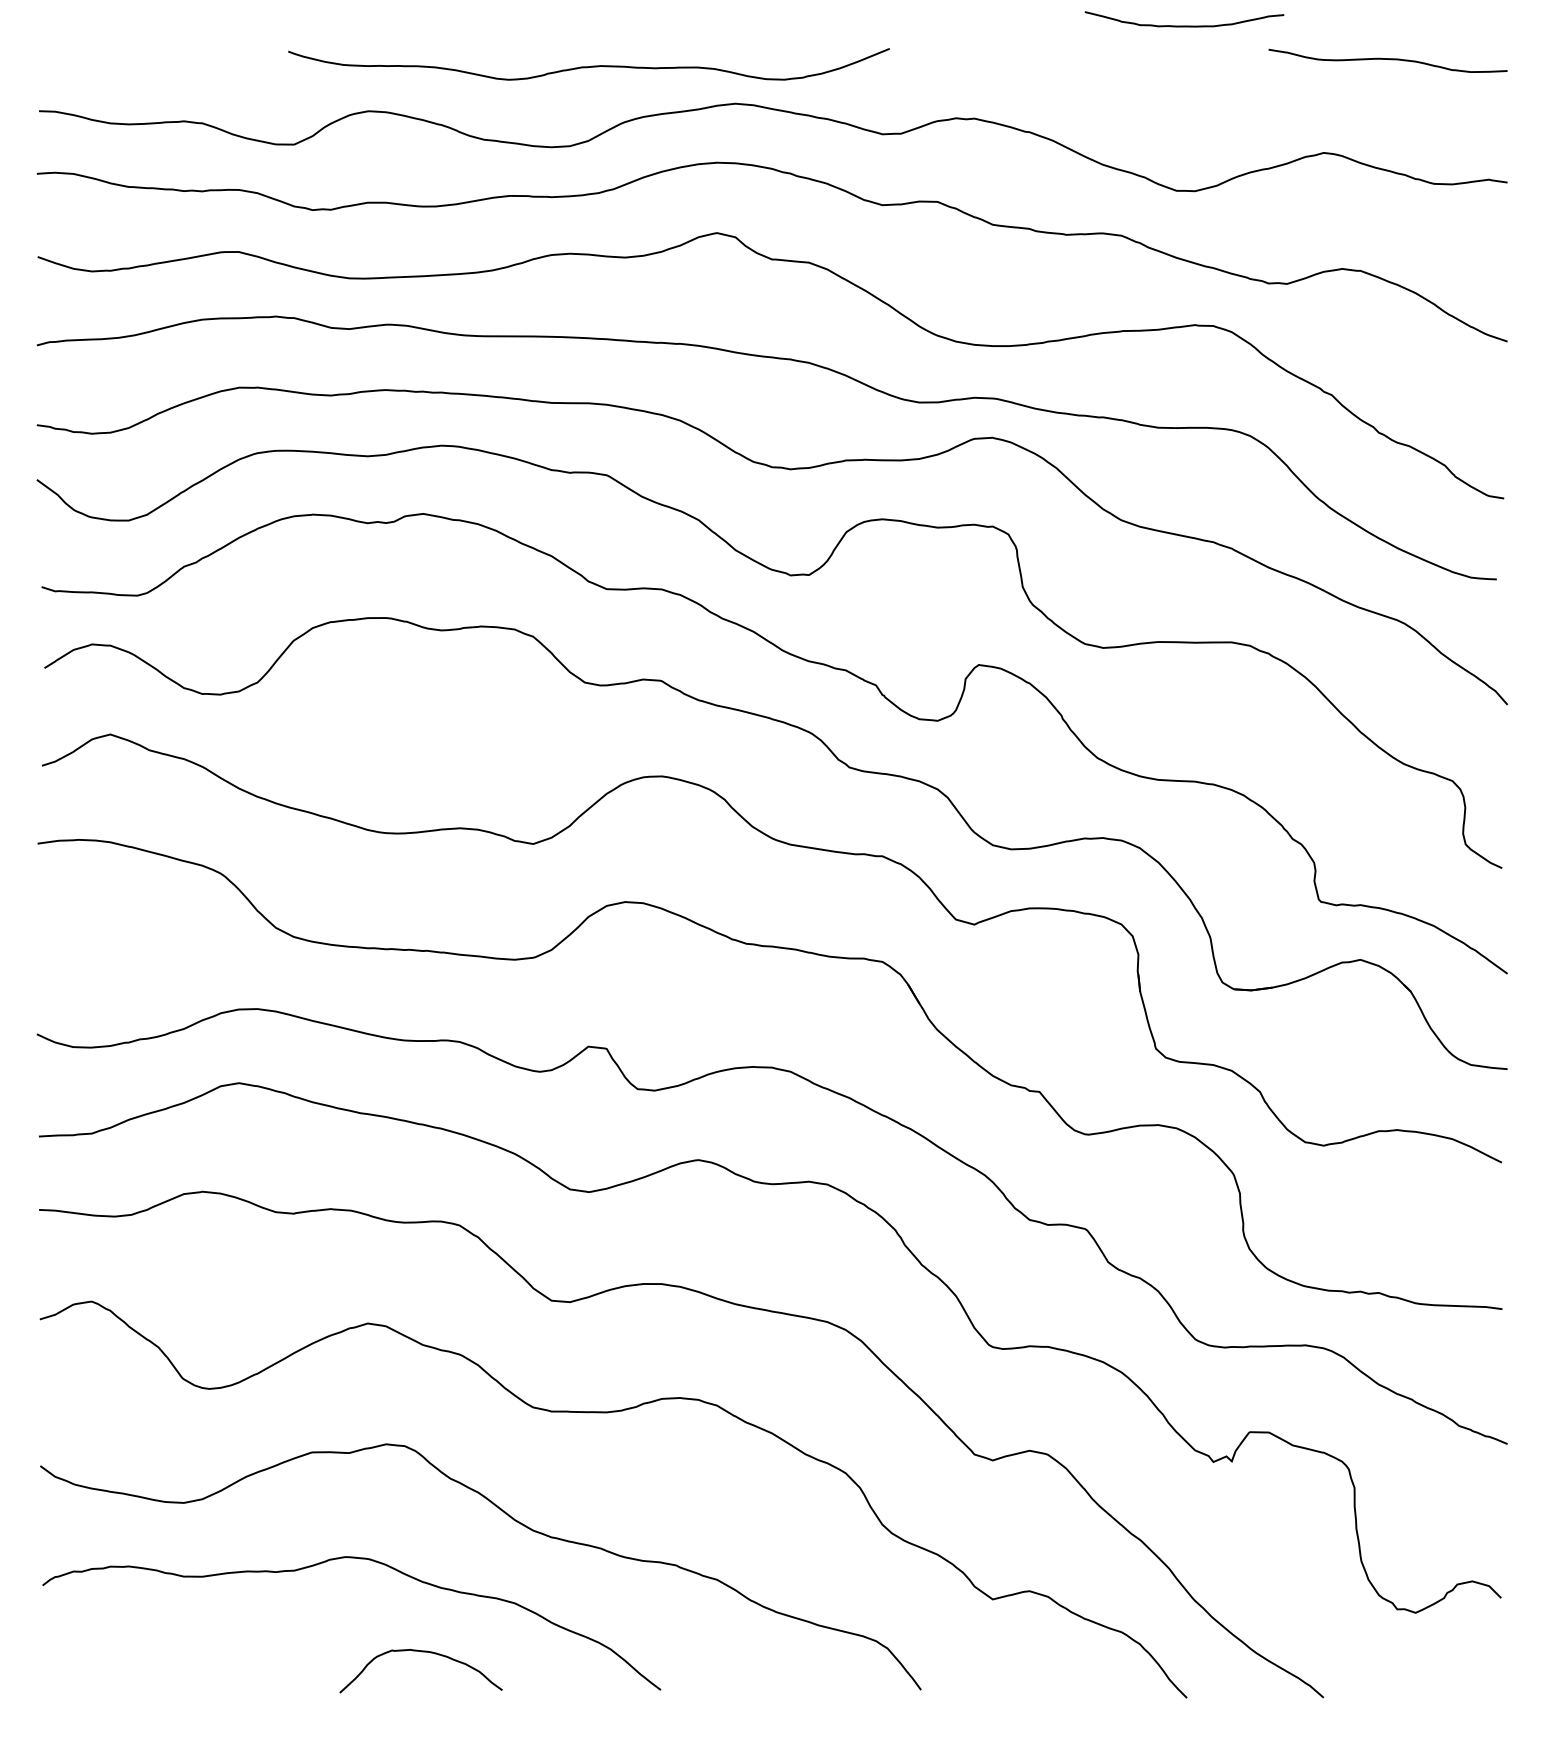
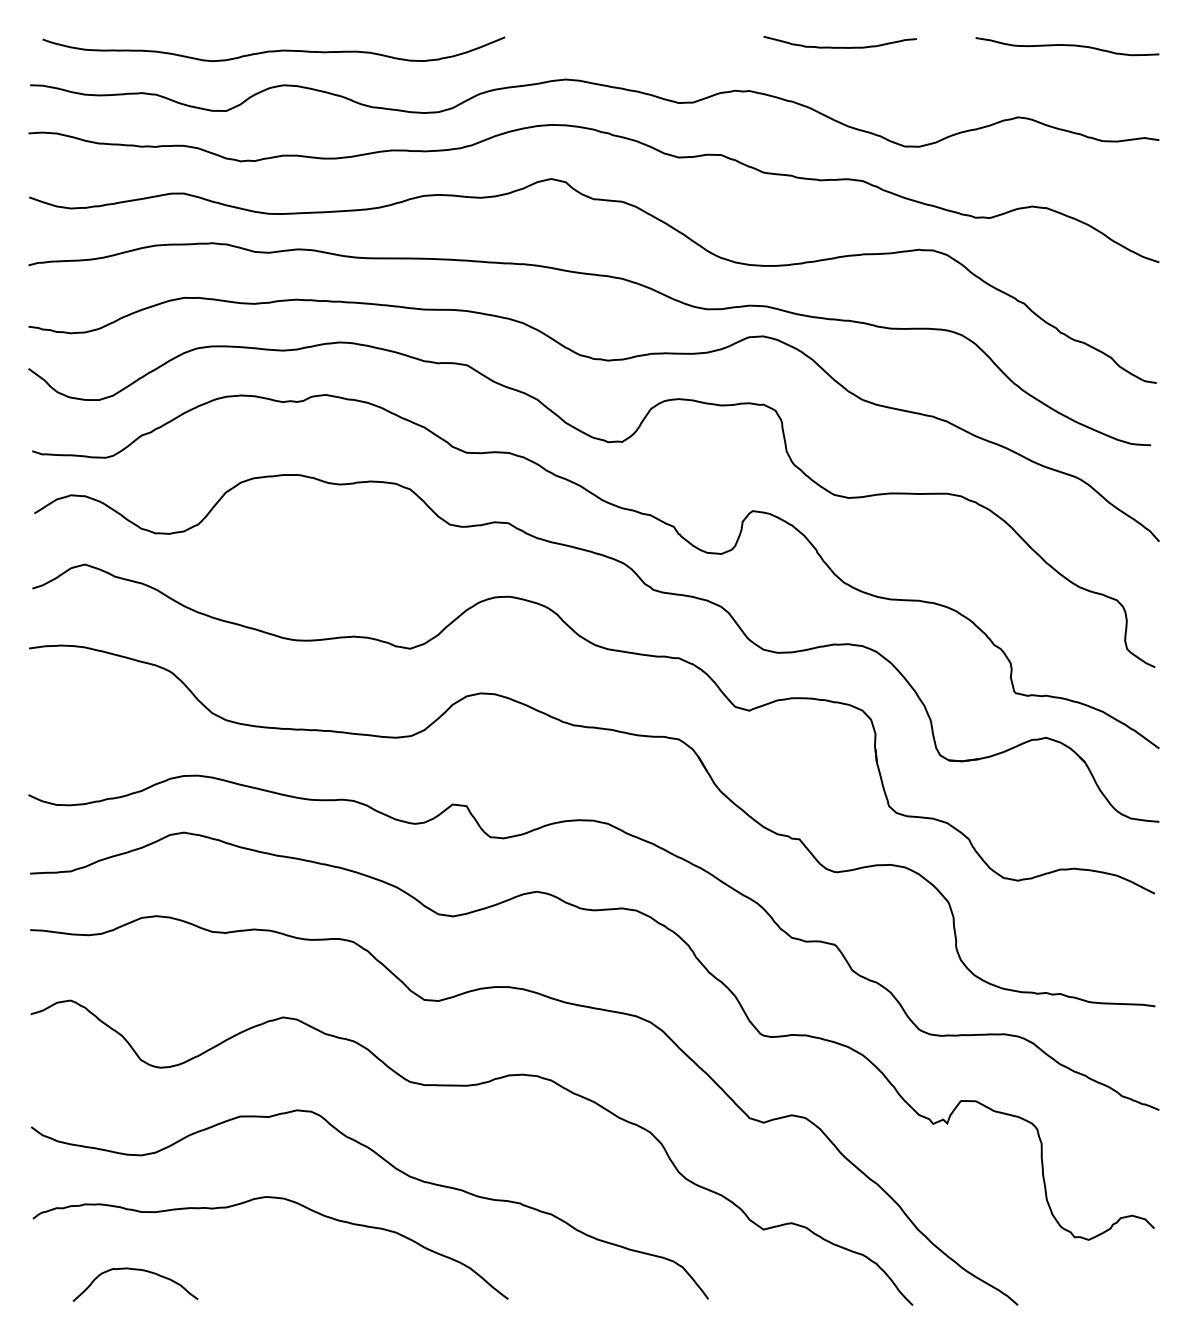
curve: (1184, 25) -> (840, 47), moved
curve: (588, 66) -> (273, 50), moved
curve: (421, 1652) -> (135, 1270), moved

